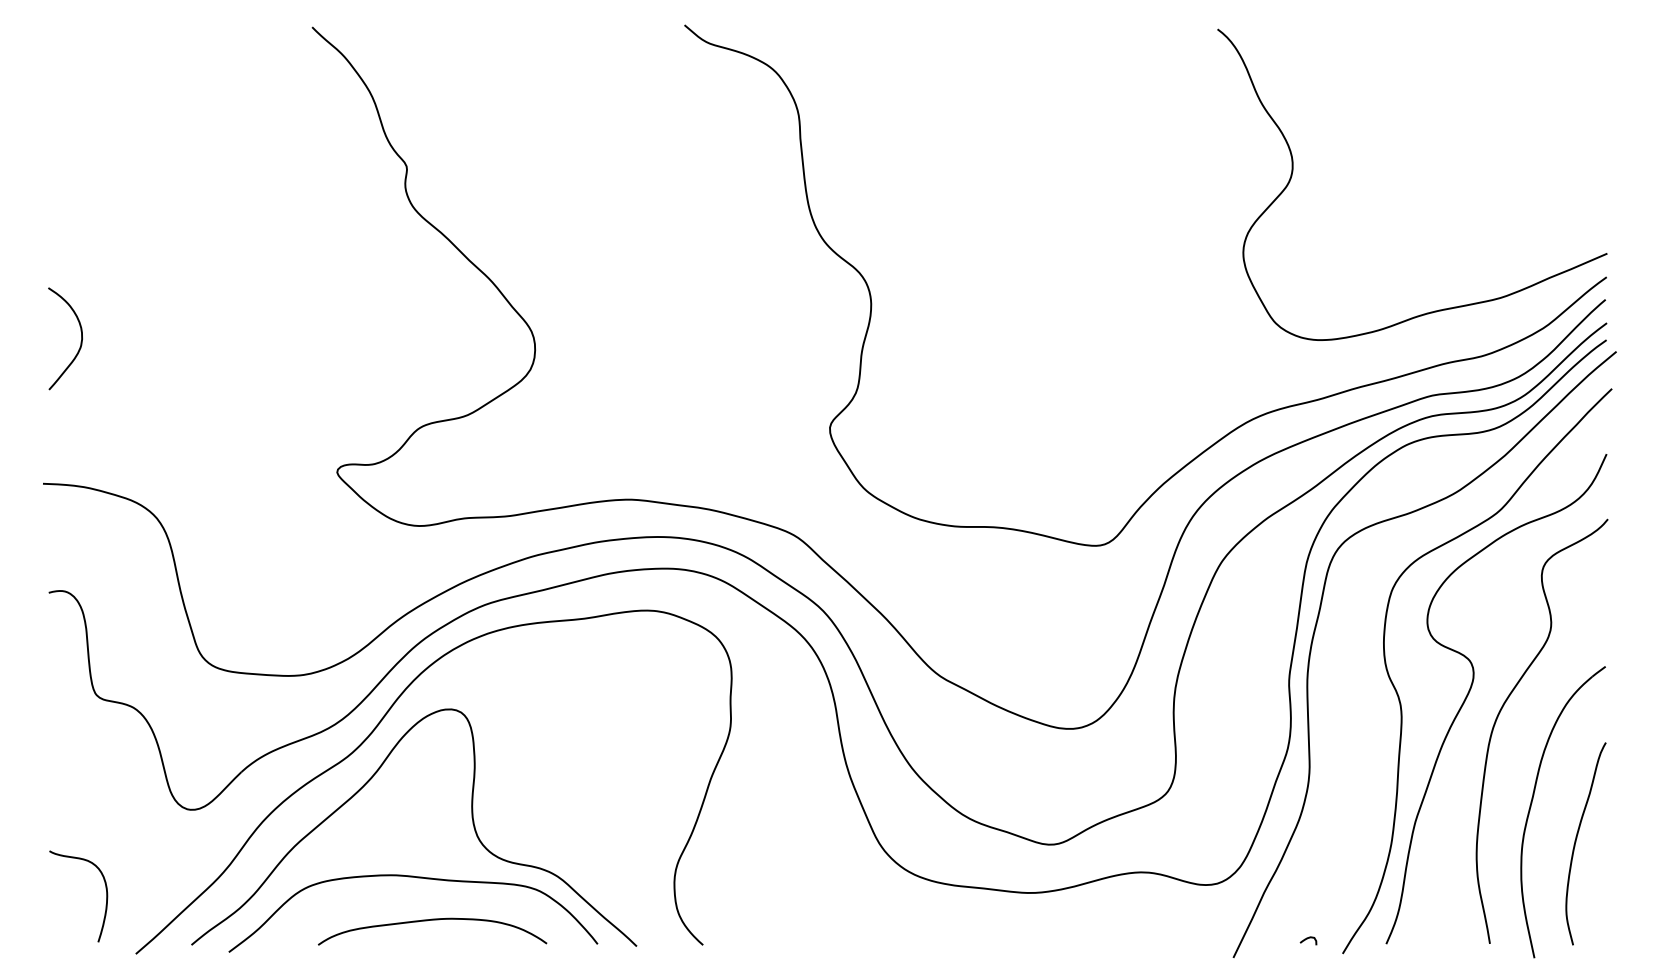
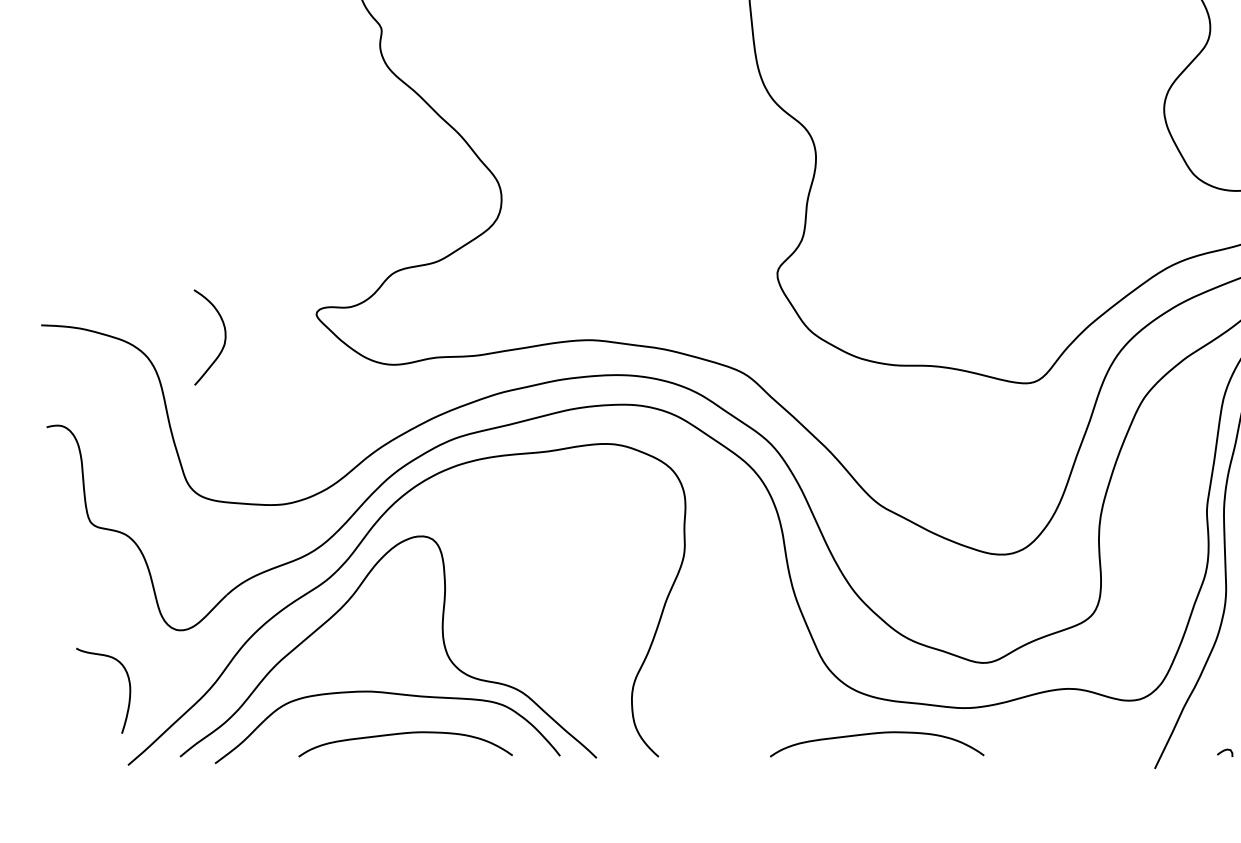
curve: (80, 341) -> (224, 340), moved
curve: (106, 896) -> (129, 690), moved
curve: (936, 920) -> (877, 733), added

